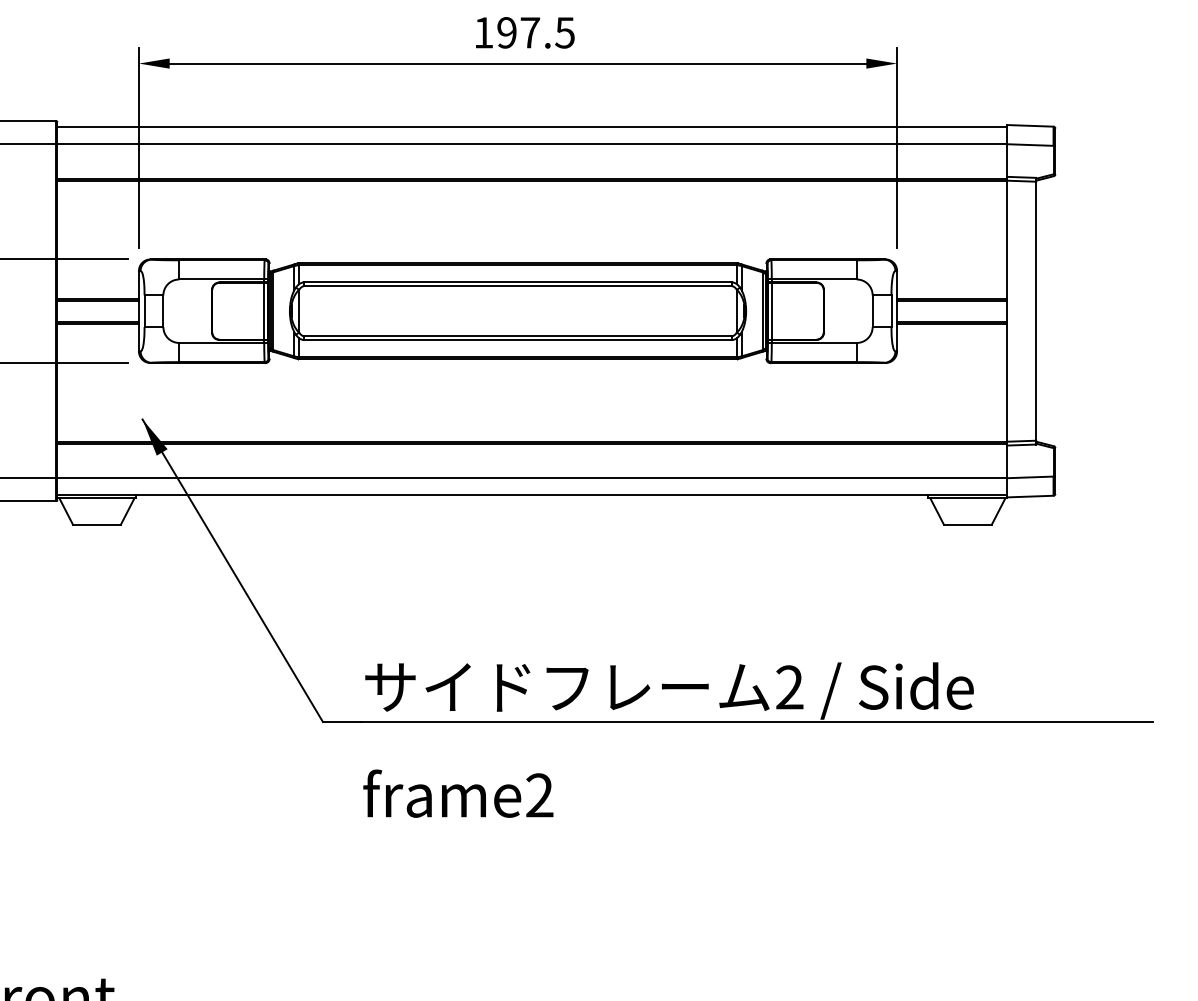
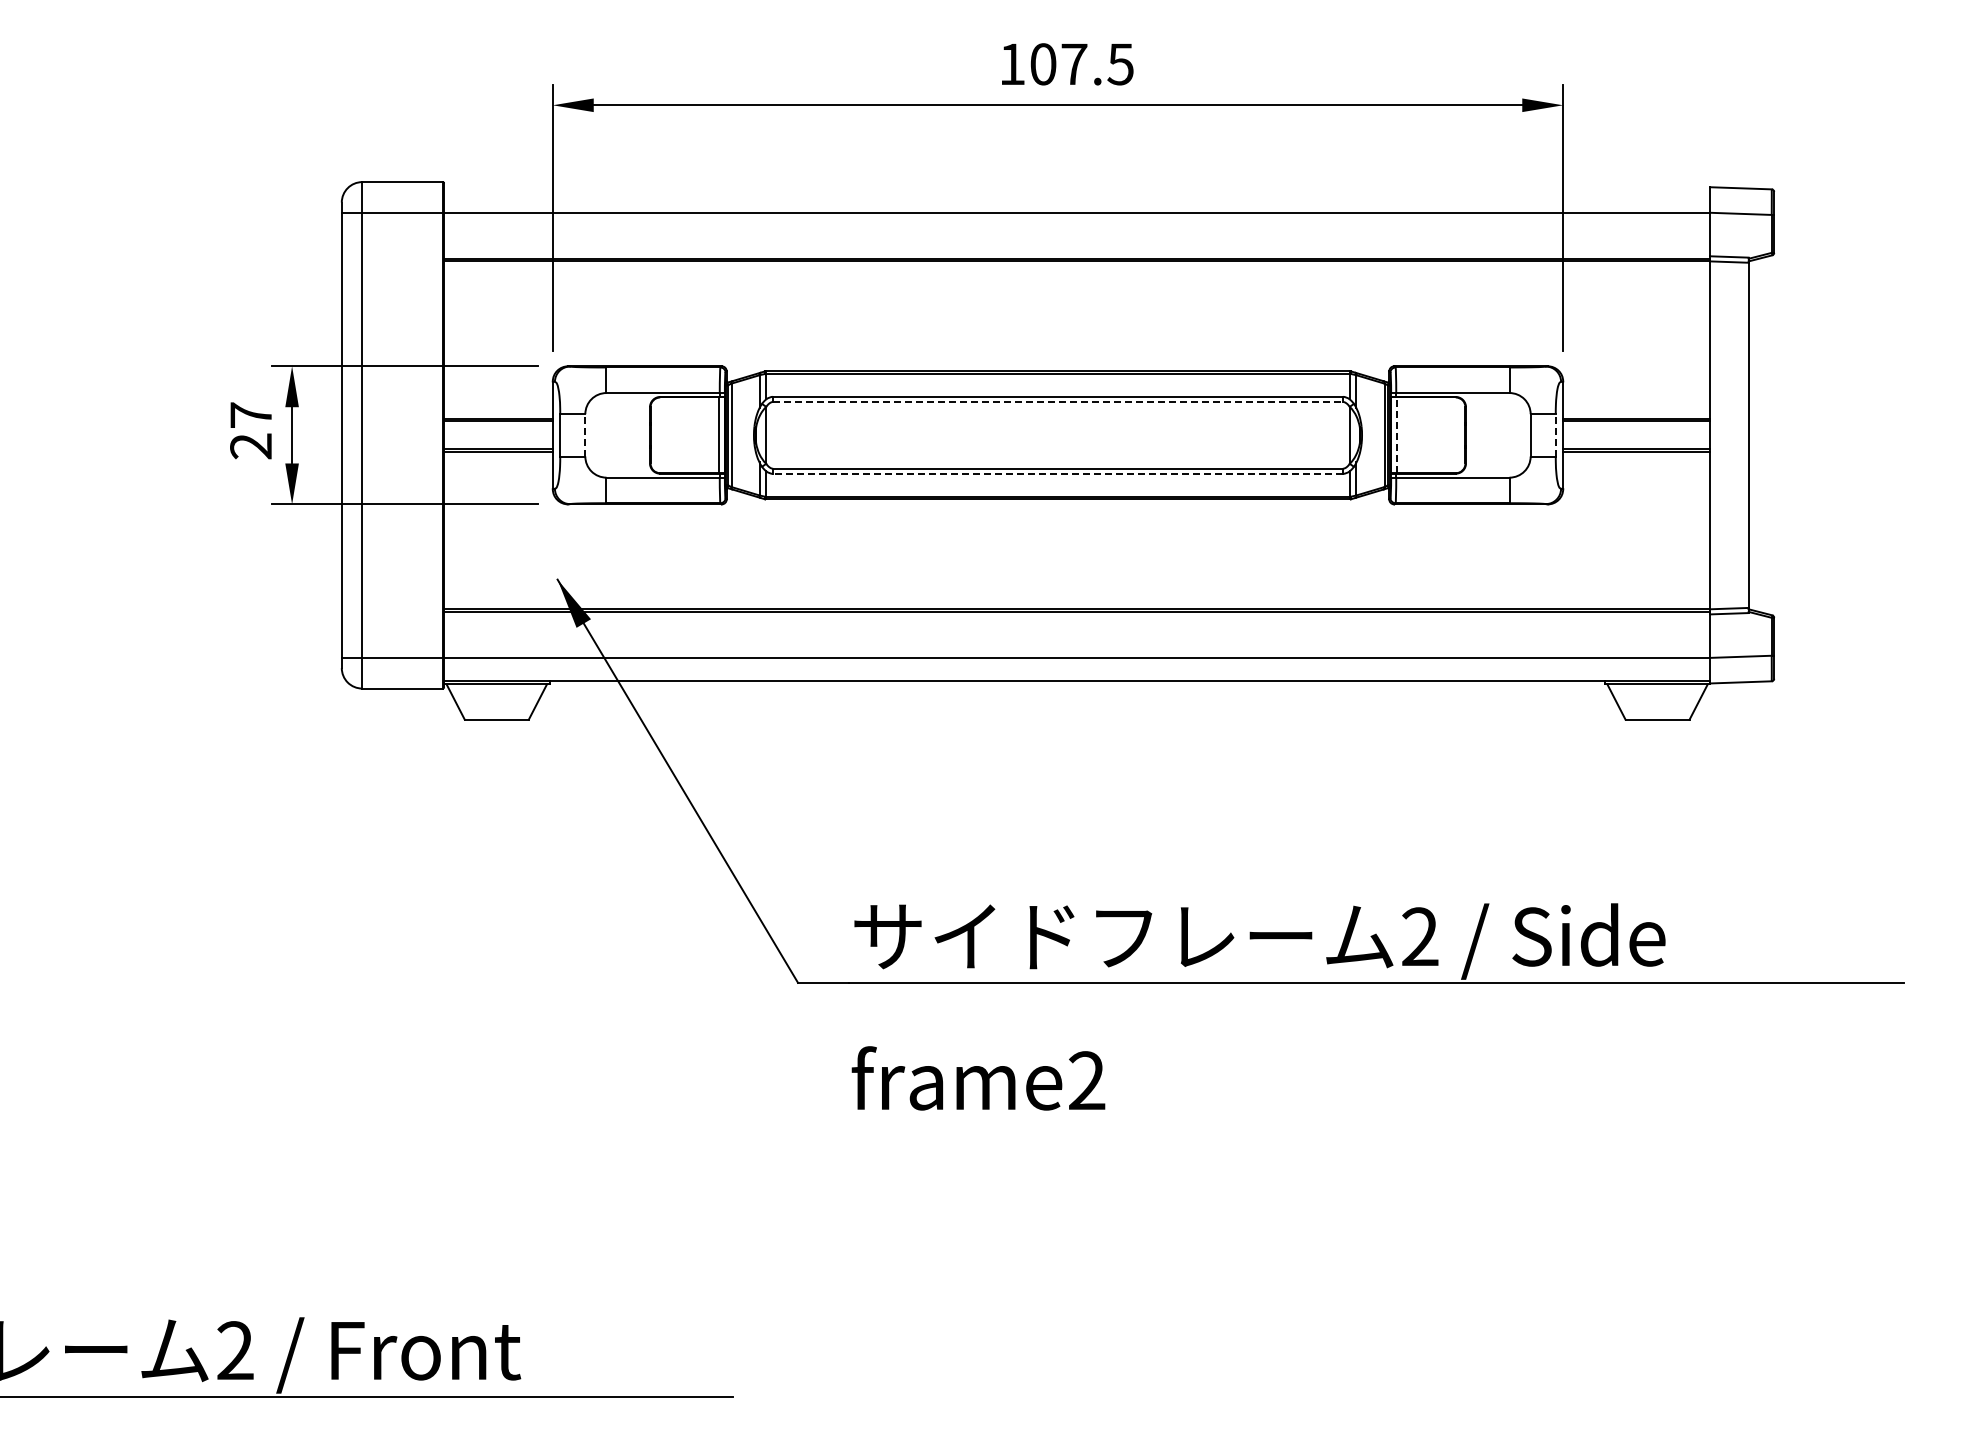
text: (507, 32) -> (1043, 64), 197.5 -> 107.5
line: (532, 126) -> (1077, 189), removed
line: (518, 285) -> (1058, 401), solid -> dashed
line: (163, 310) -> (585, 434), solid -> dashed
line: (891, 310) -> (1555, 434), solid -> dashed
line: (771, 311) -> (1396, 435), solid -> dashed
line: (518, 339) -> (1058, 473), solid -> dashed

